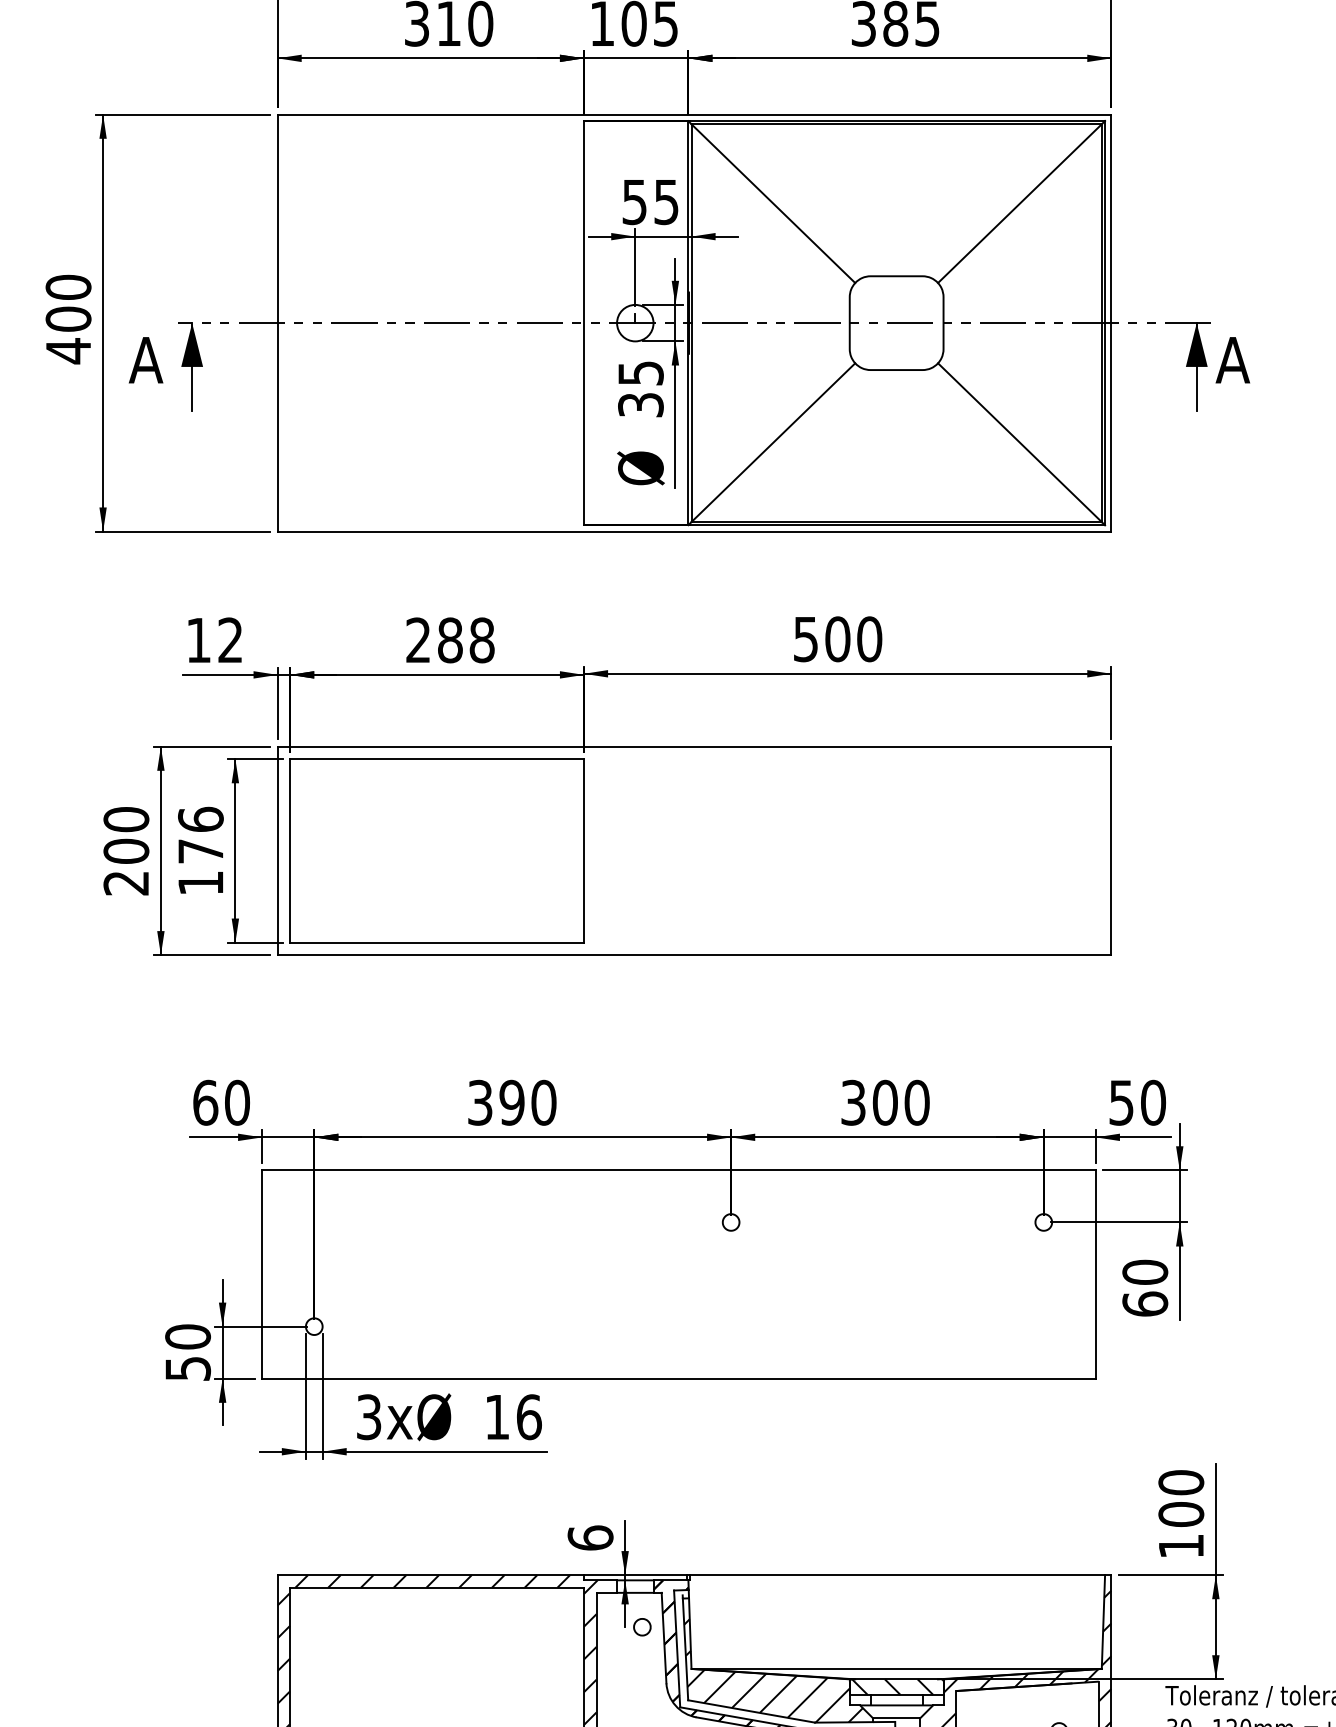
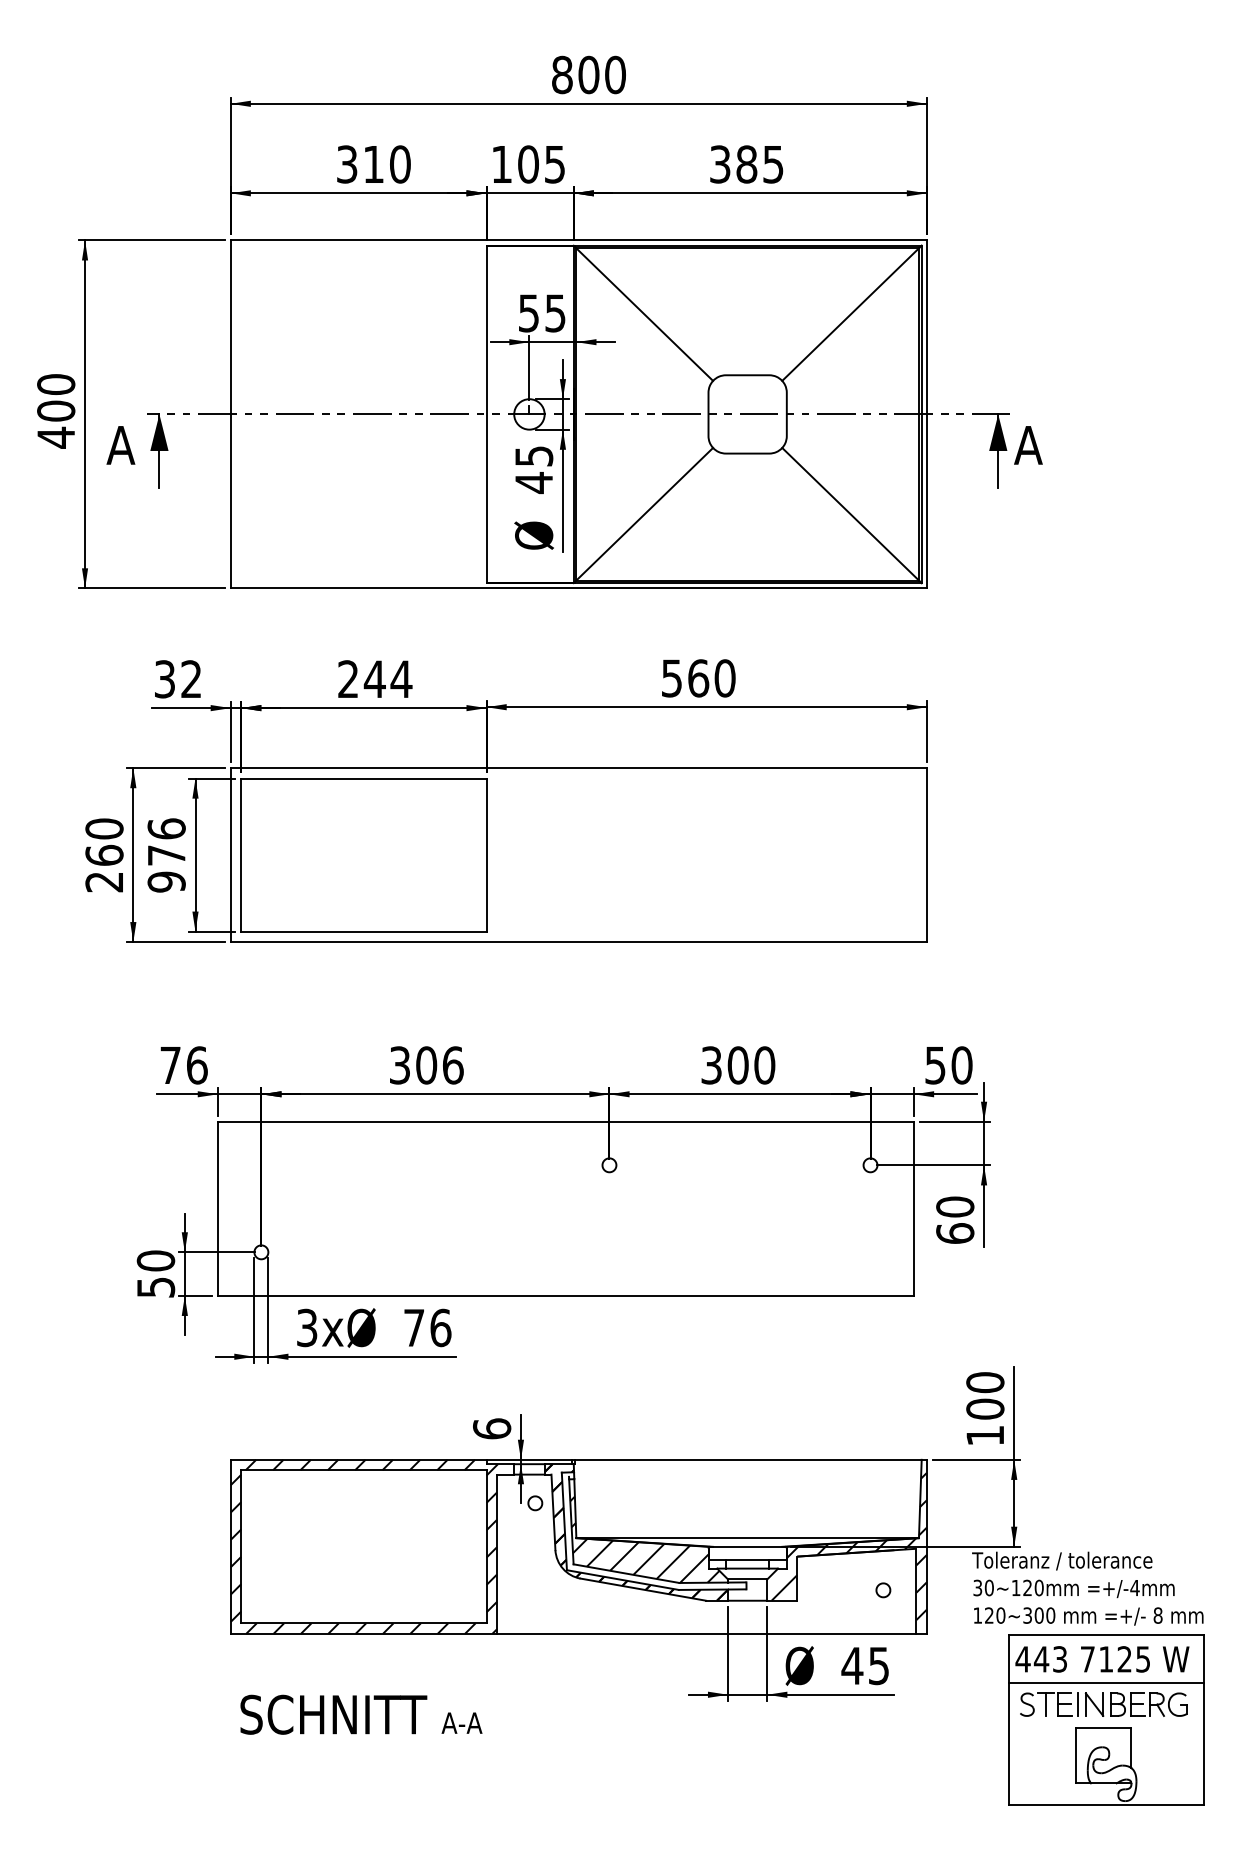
text: (641, 405) -> (534, 483), 35 -> 45
text: (837, 639) -> (698, 678), 500 -> 560
text: (198, 640) -> (164, 679), 12 -> 32
text: (465, 640) -> (387, 679), 288 -> 244
text: (126, 850) -> (104, 854), 200 -> 260
text: (200, 882) -> (166, 881), 176 -> 976
text: (221, 1102) -> (183, 1065), 60 -> 76
text: (527, 1102) -> (439, 1065), 390 -> 306
text: (496, 1416) -> (413, 1327), 16 -> 76
hatch: (892, 1686) -> (744, 1552), removed

